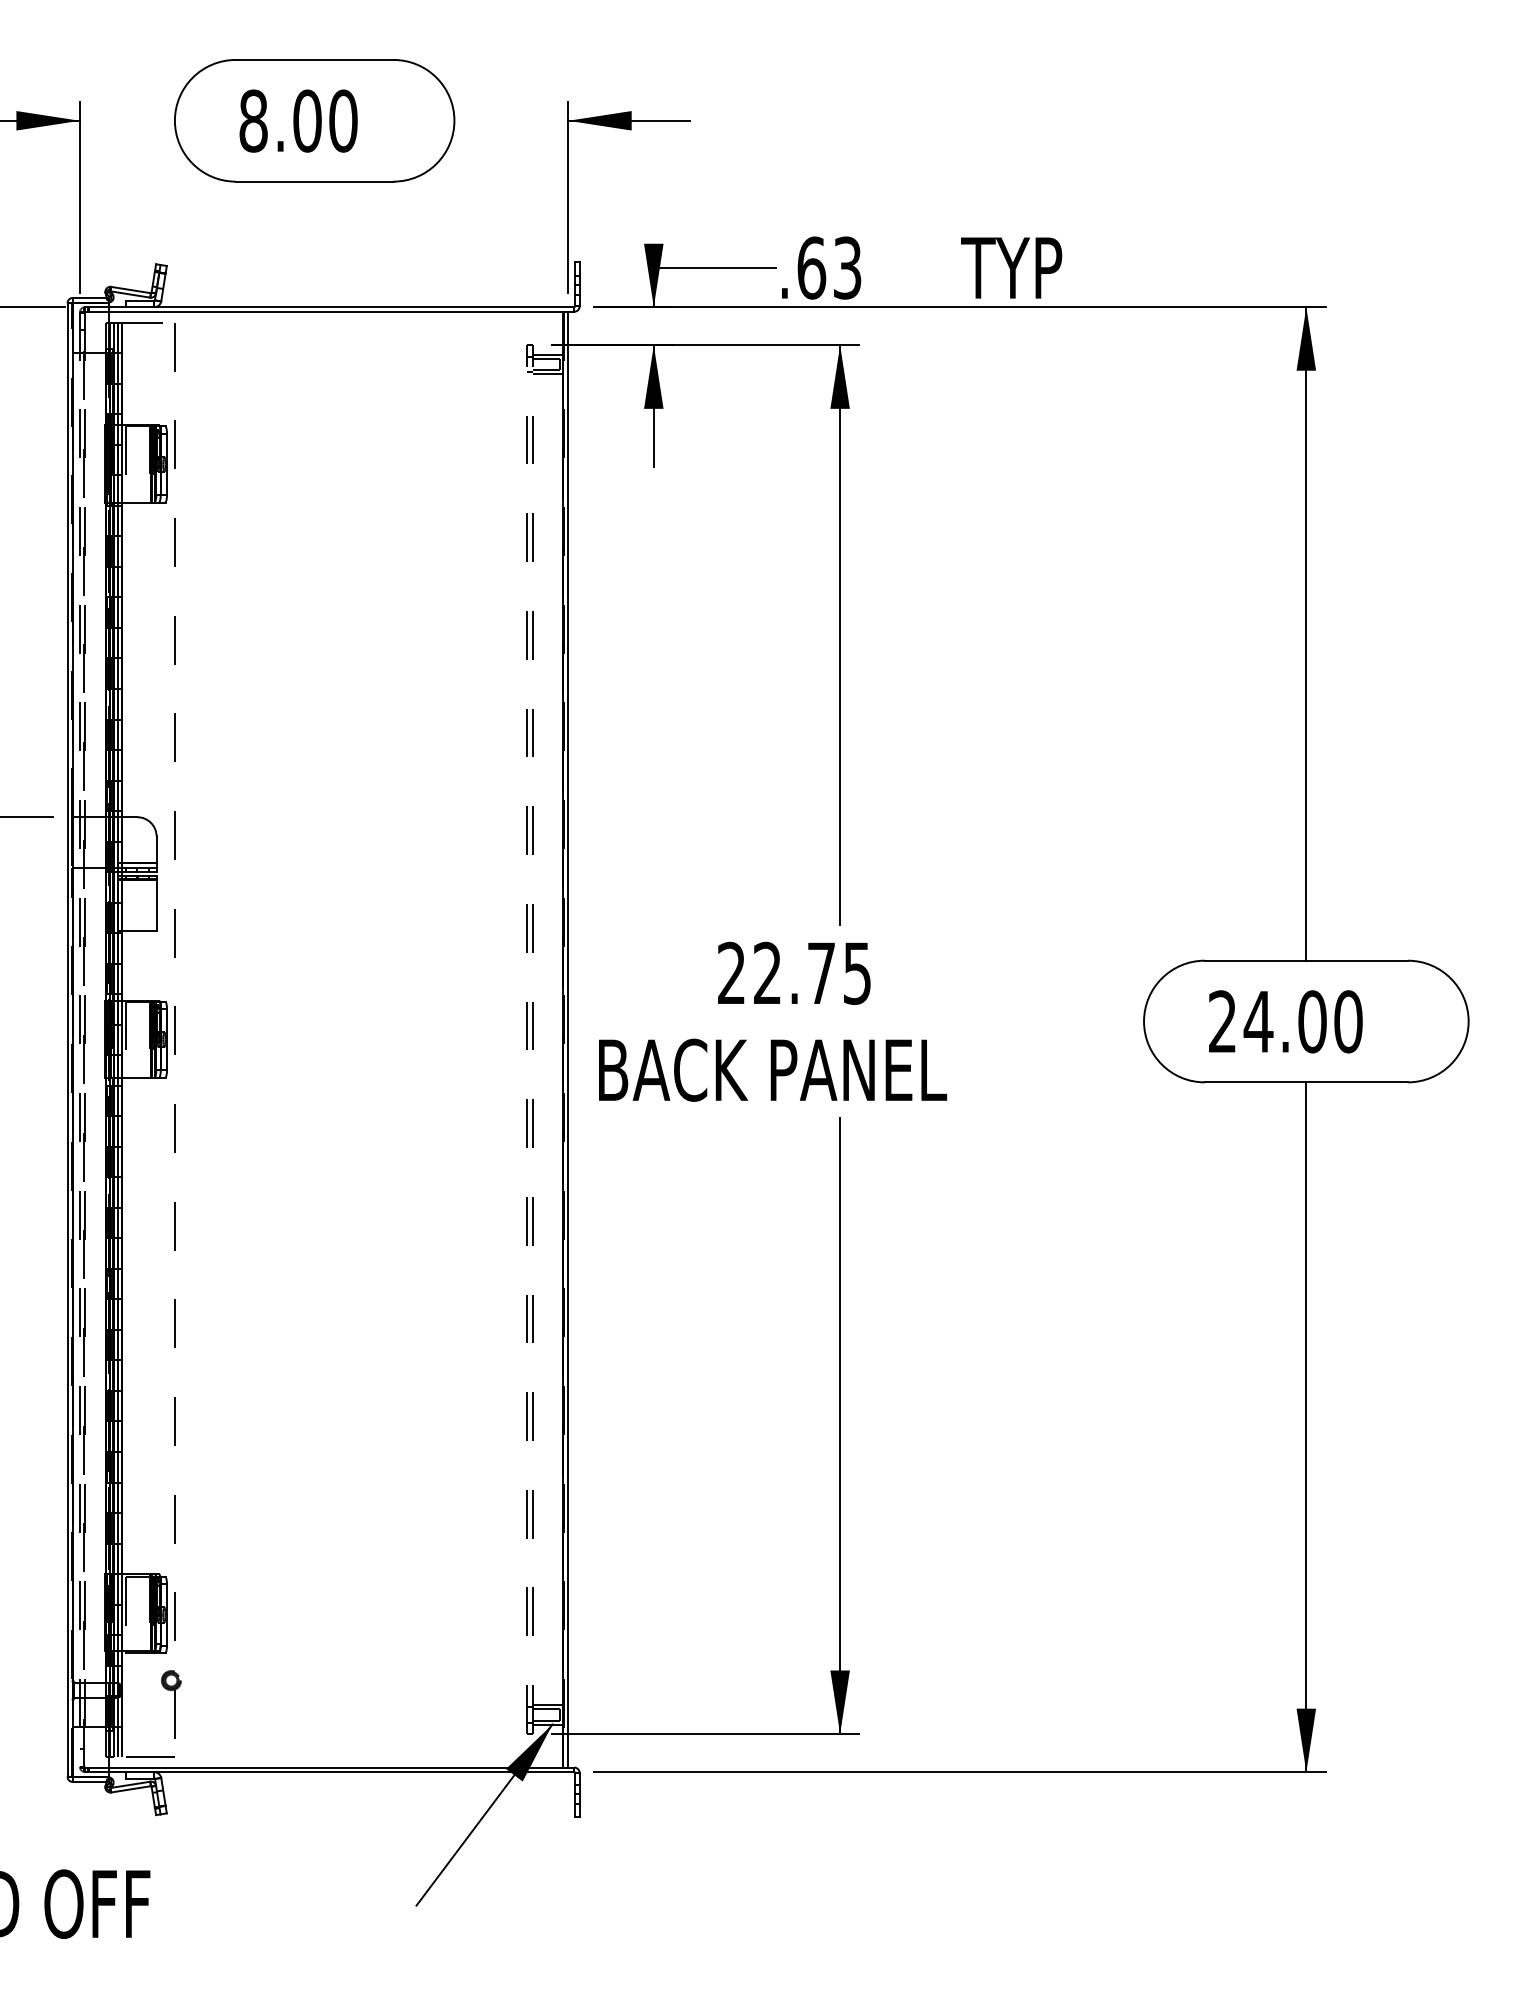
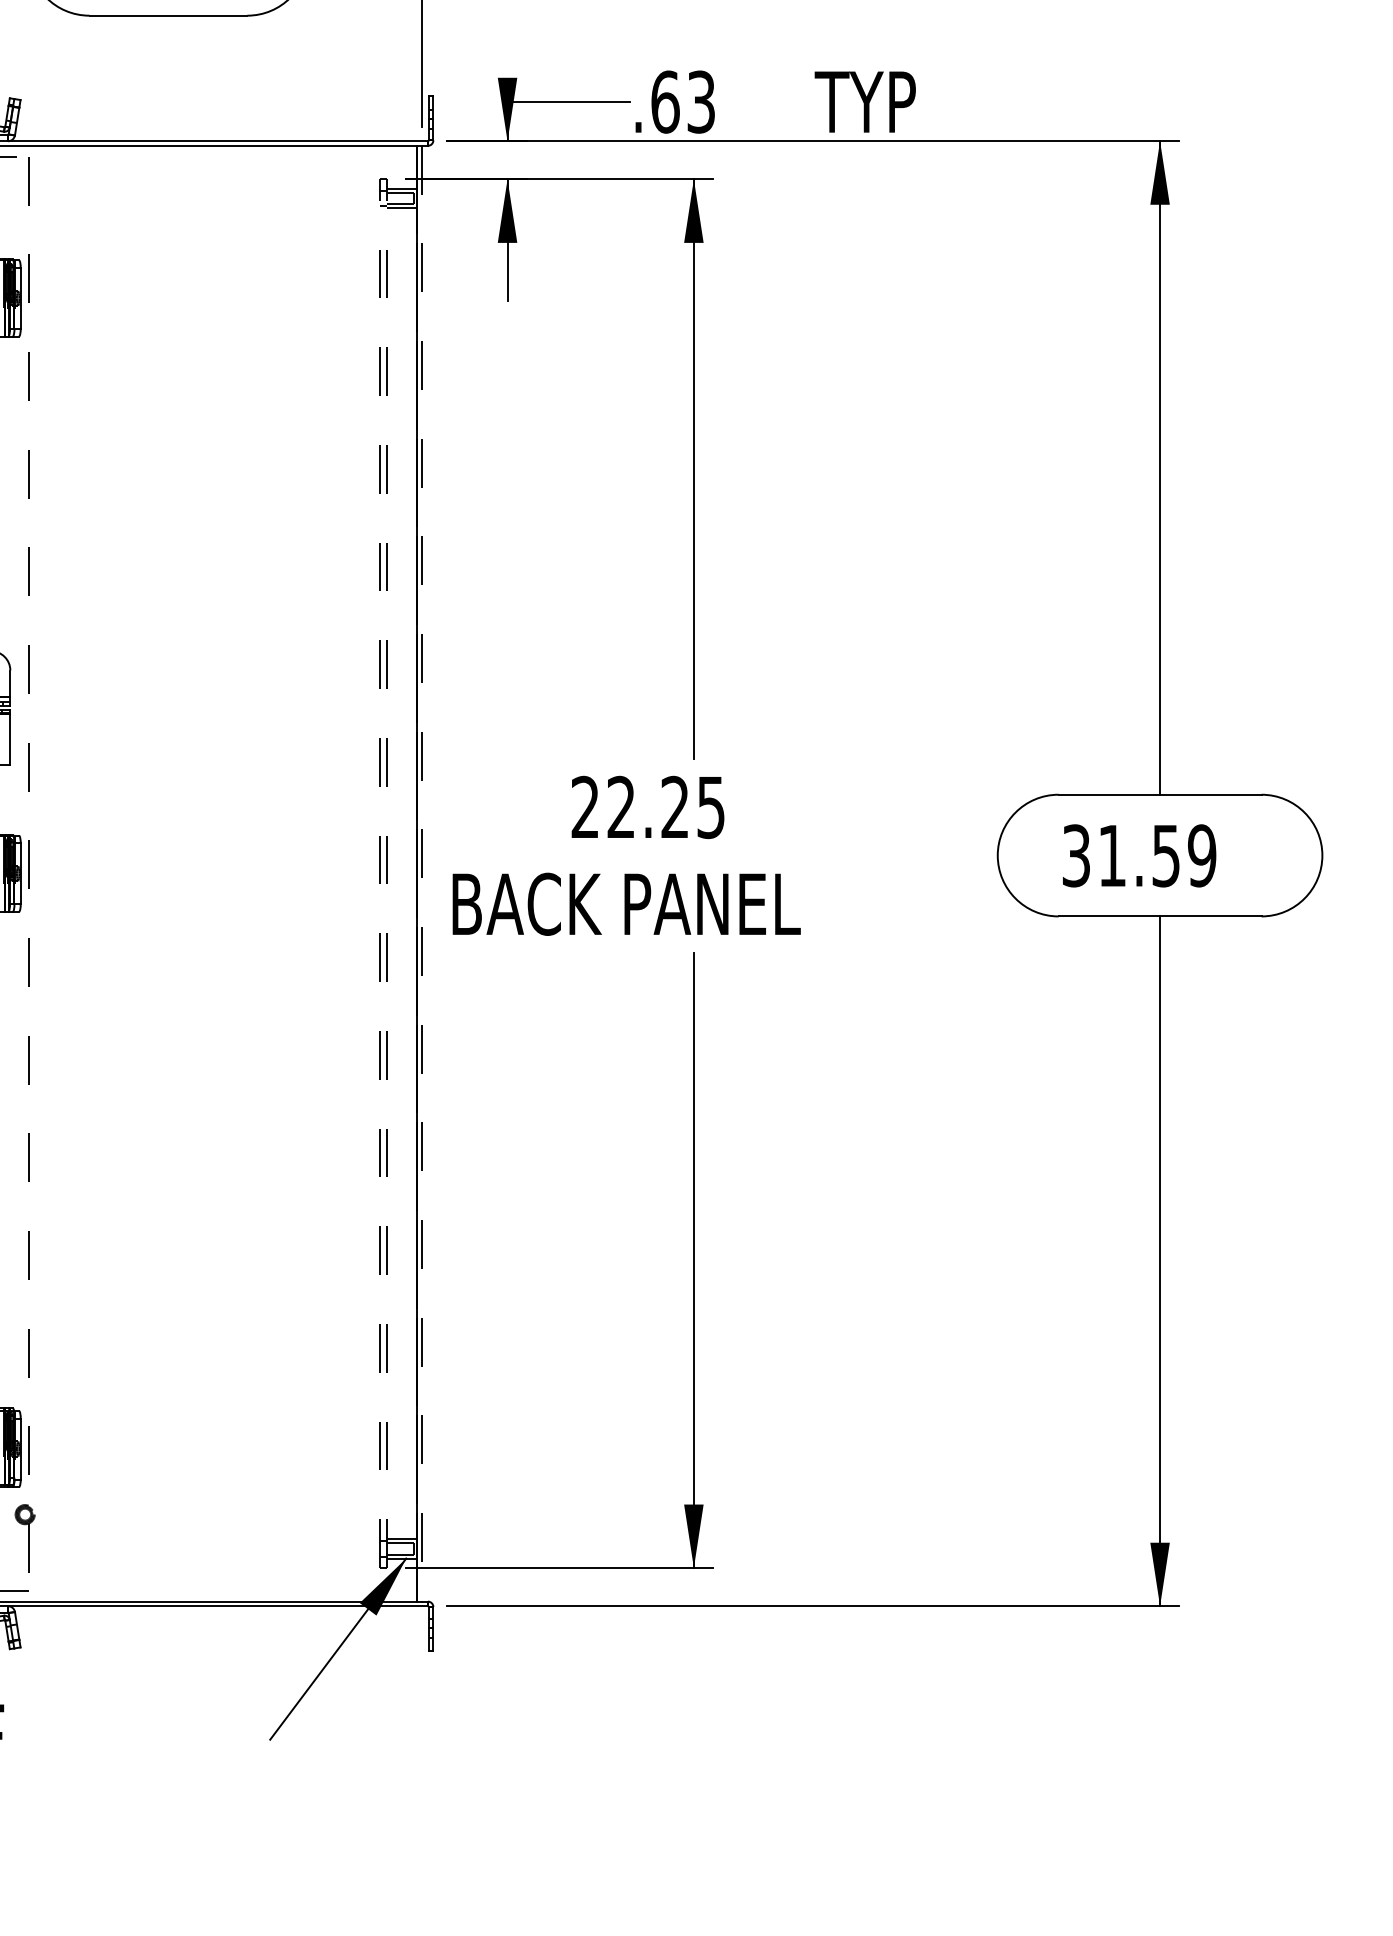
text: (820, 972) -> (674, 806), 22.75 -> 22.25
text: (1285, 1021) -> (1139, 855), 24.00 -> 31.59
line: (568, 1039) -> (422, 873), solid -> dashed

